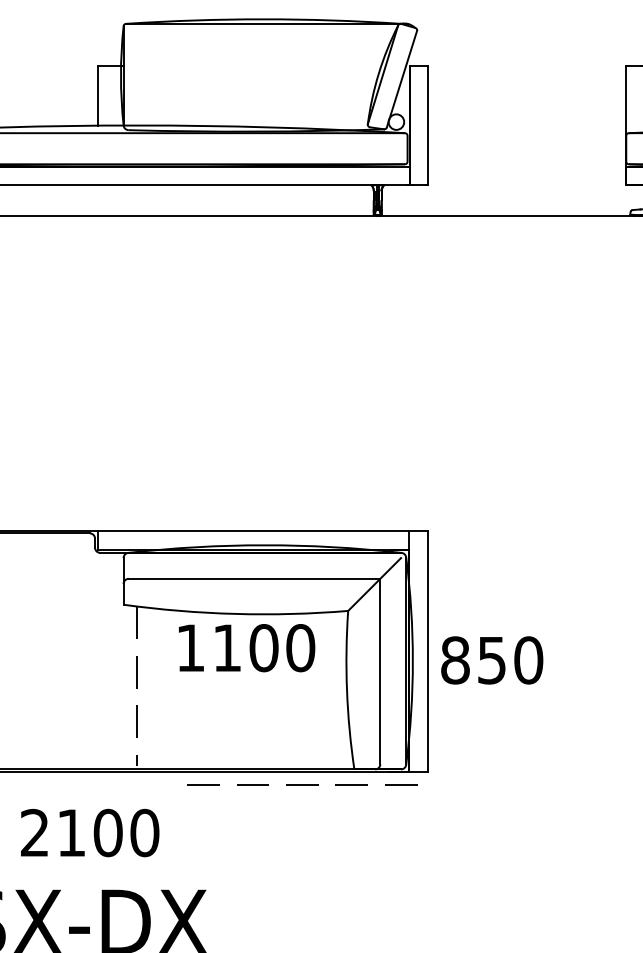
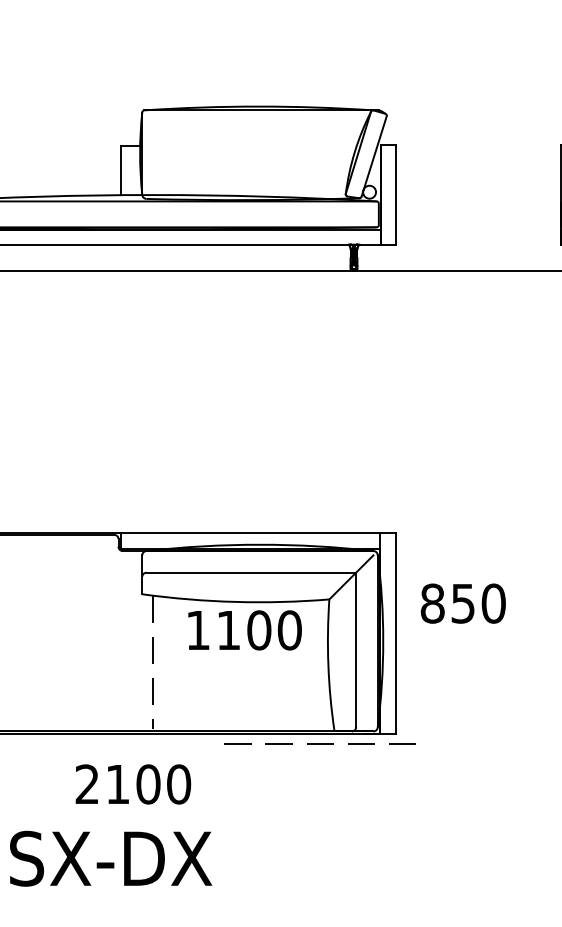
text: (491, 660) -> (462, 603), moved
line: (301, 783) -> (319, 743), moved
text: (90, 833) -> (133, 784), moved

